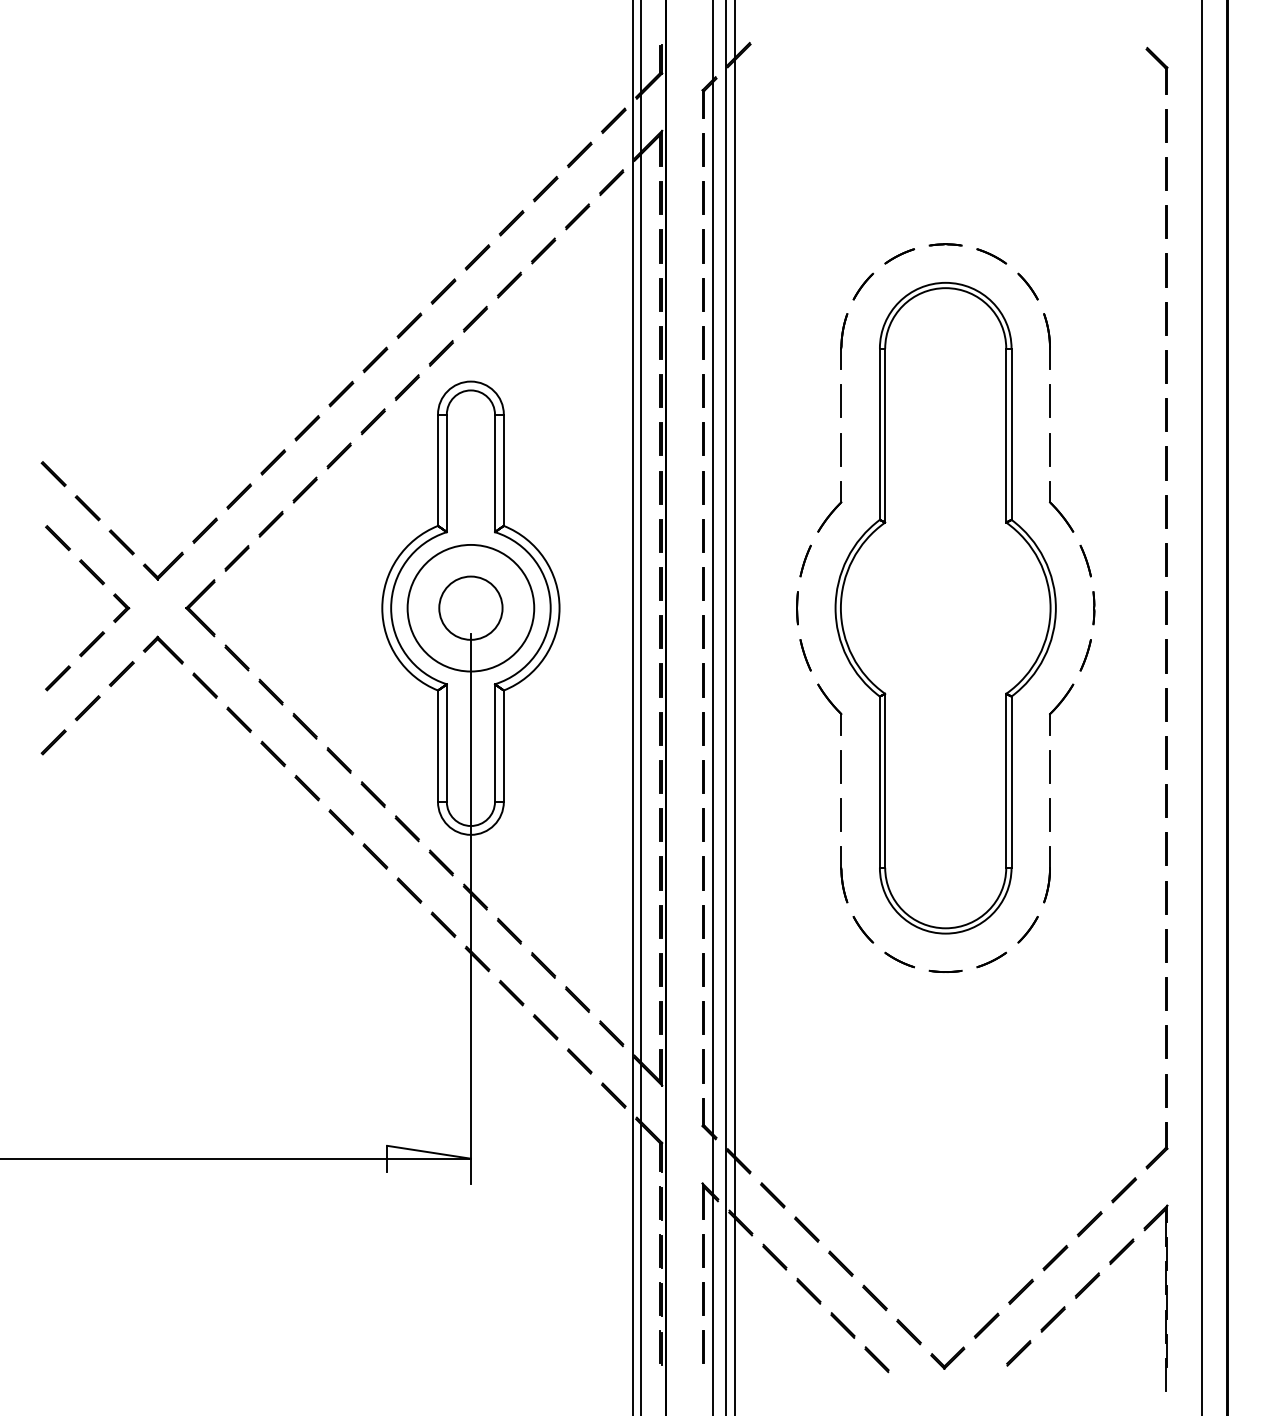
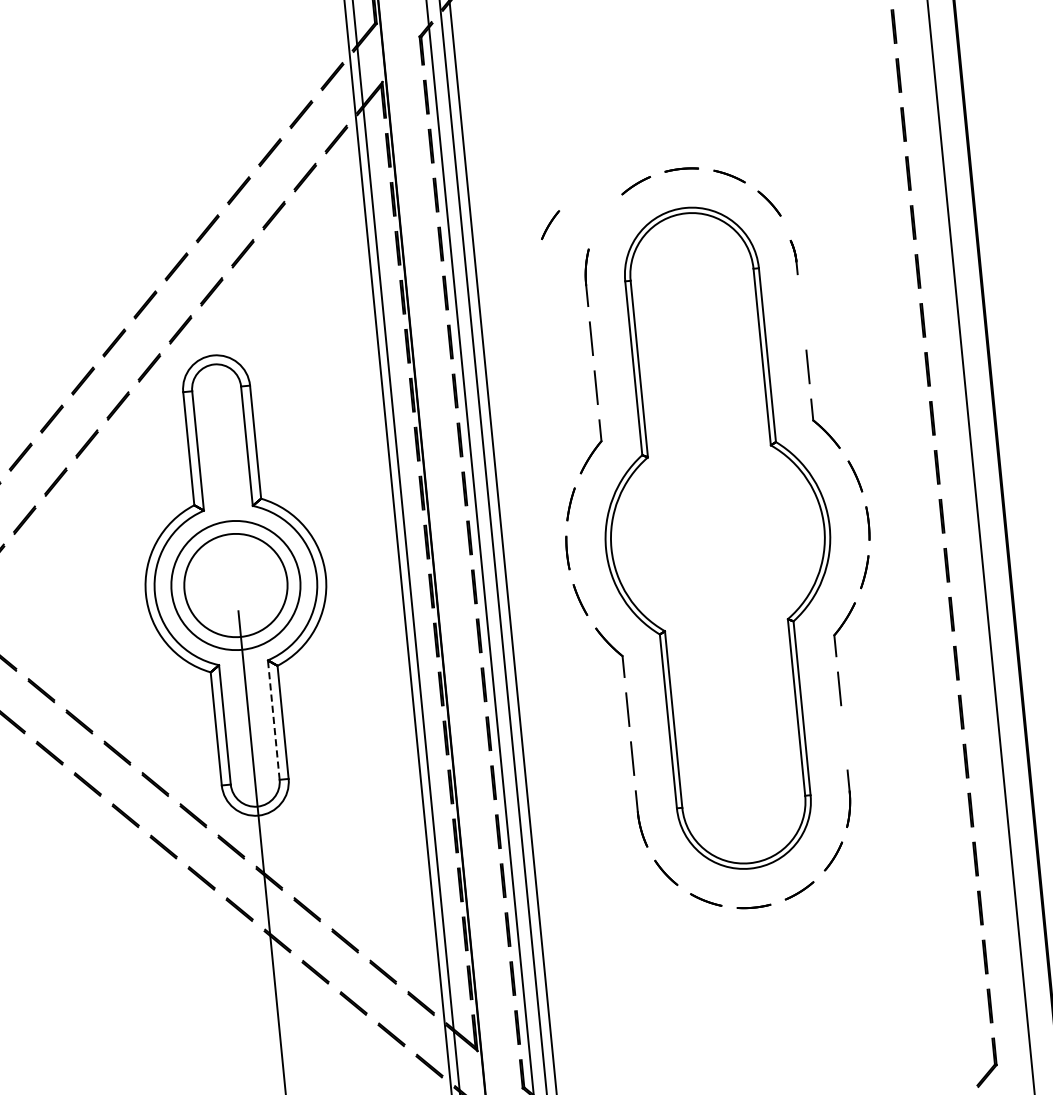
line: (863, 286) -> (550, 224), moved
part: (1046, 341) -> (793, 257), size x0.6
line: (1050, 401) -> (803, 318), removed
circle: (470, 607) -> (235, 584), size x1.6
line: (495, 743) -> (274, 720), solid -> dashed
line: (1050, 814) -> (844, 737), removed

